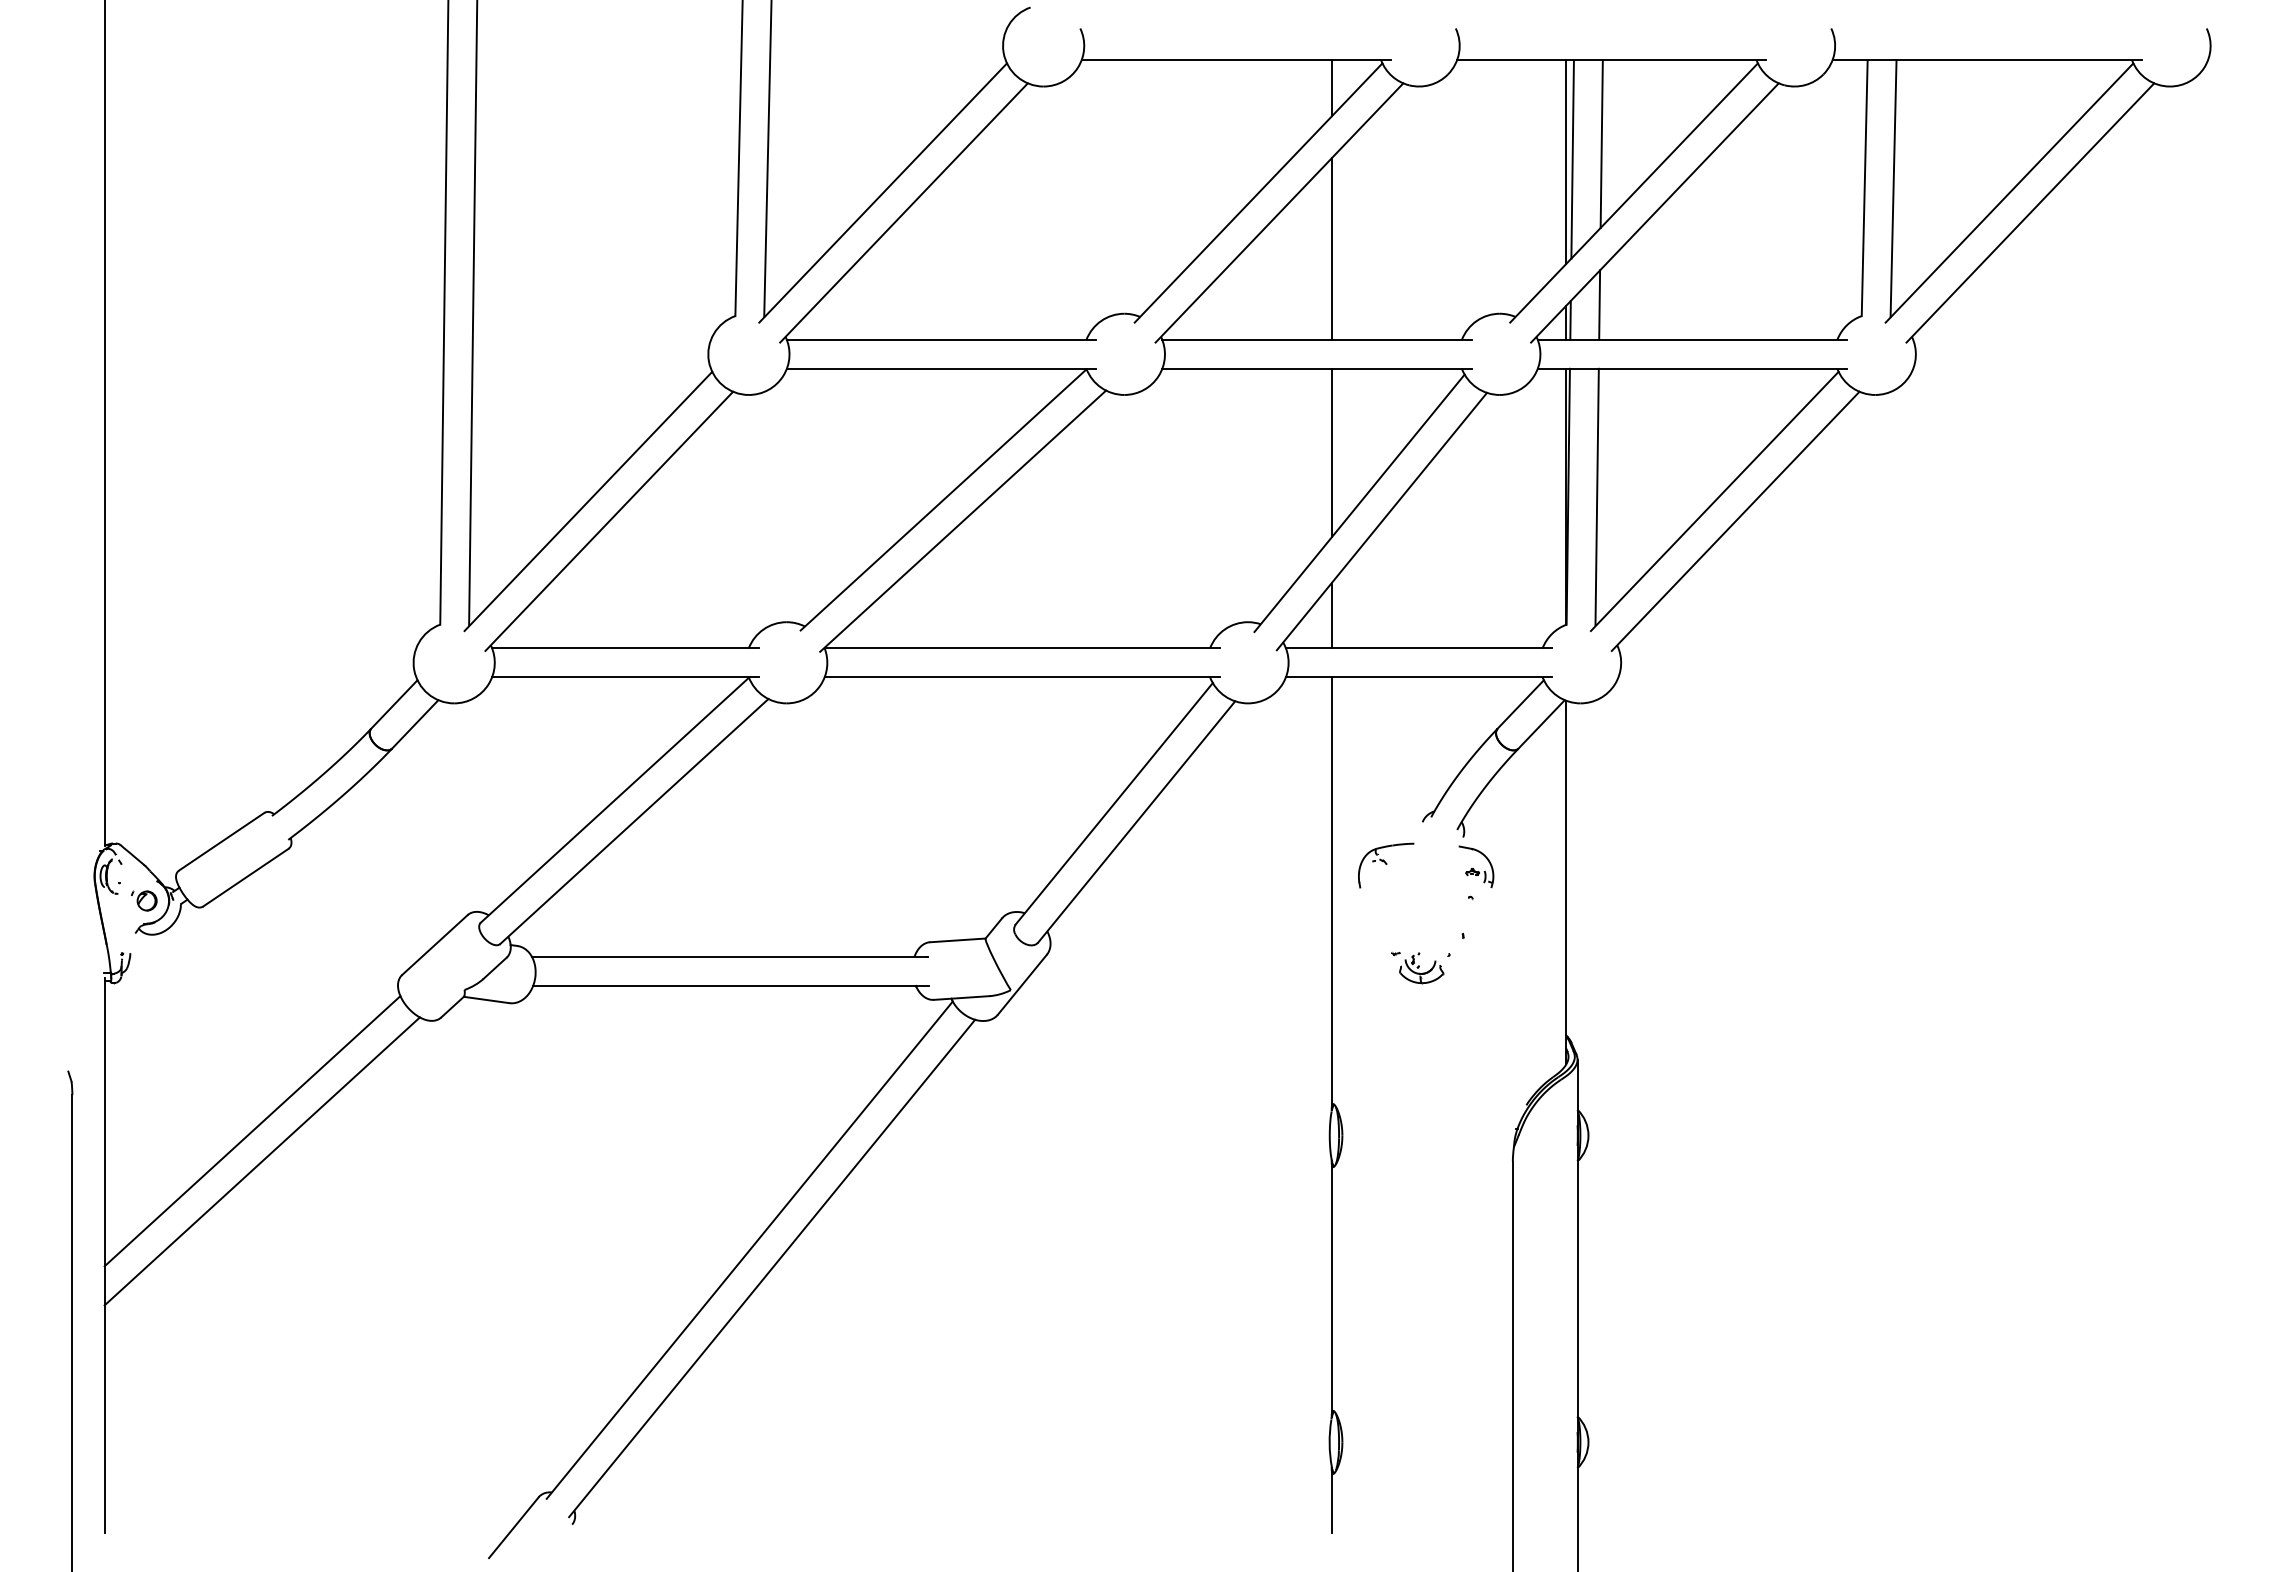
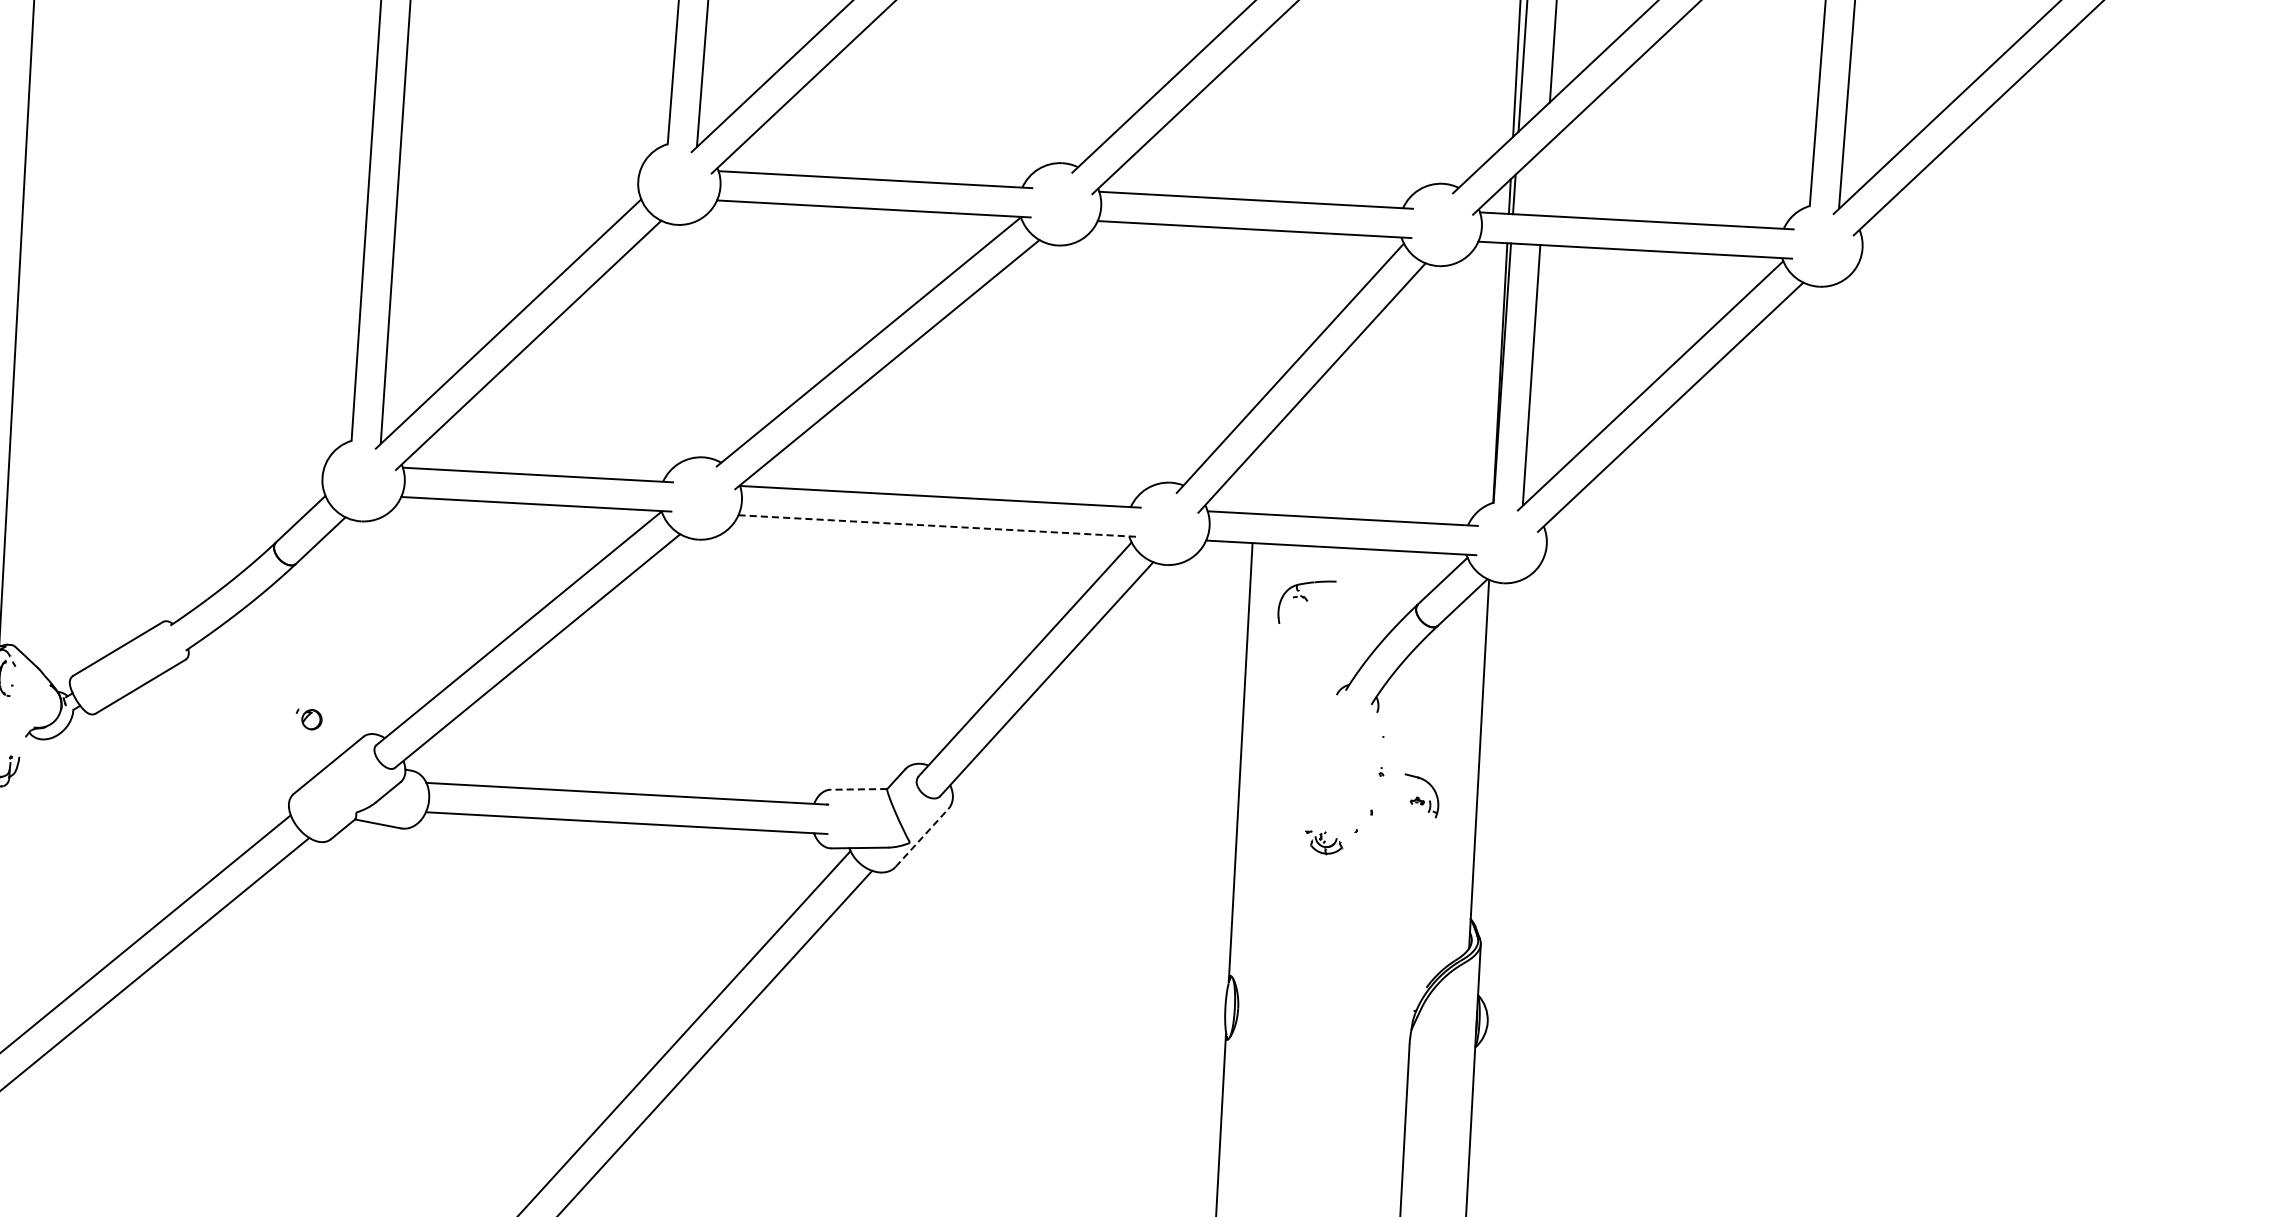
line: (1331, 248) -> (1275, 108), removed
line: (1599, 304) -> (1544, 179), removed
line: (1331, 452) -> (1264, 315), removed
line: (1331, 615) -> (1255, 480), removed
line: (1022, 677) -> (939, 526), solid -> dashed
part: (1386, 865) -> (1307, 602), moved
part: (1476, 866) -> (1421, 795), moved
part: (144, 900) -> (309, 719), moved
line: (957, 940) -> (858, 789), solid -> dashed
part: (1417, 968) -> (1323, 843), size x0.7
line: (1022, 984) -> (922, 837), solid -> dashed

